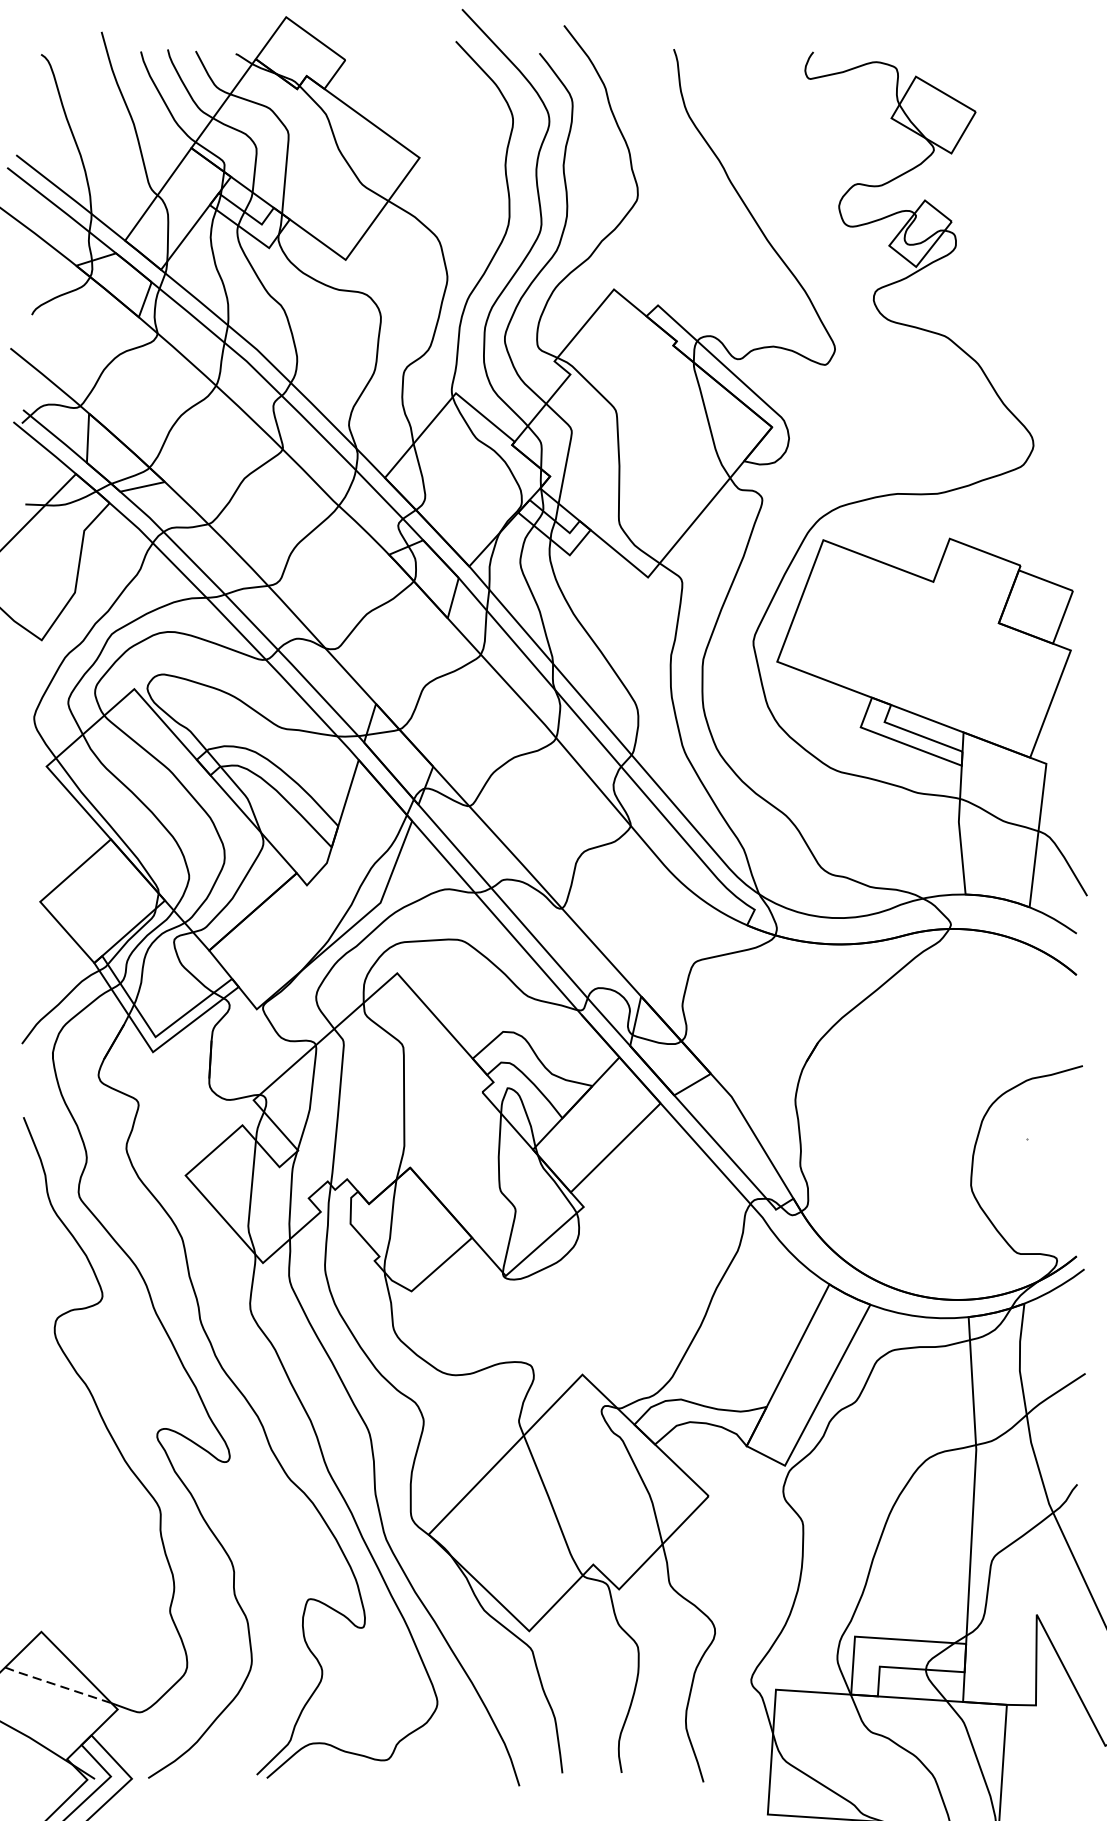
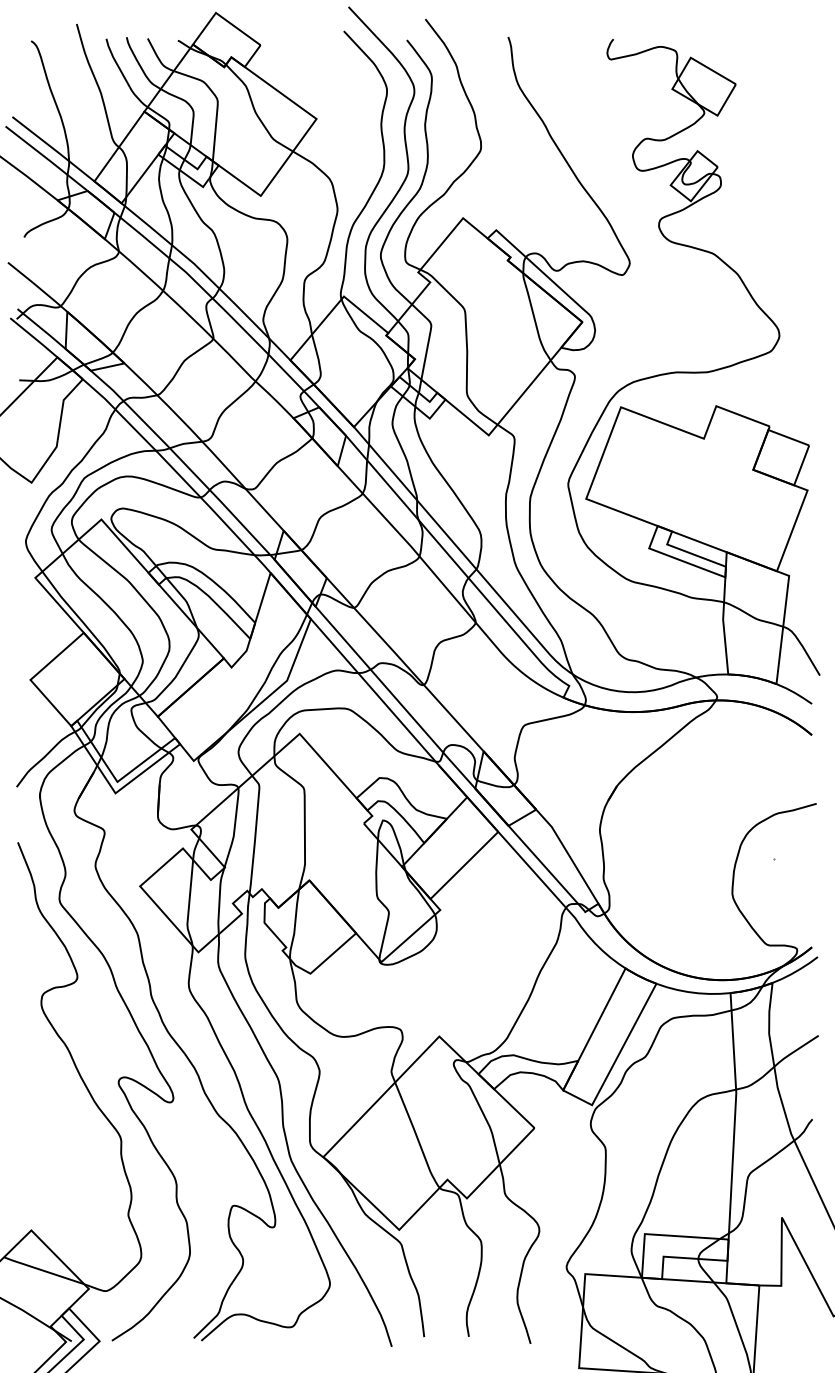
line: (57, 1685) -> (43, 1270), dashed -> solid

